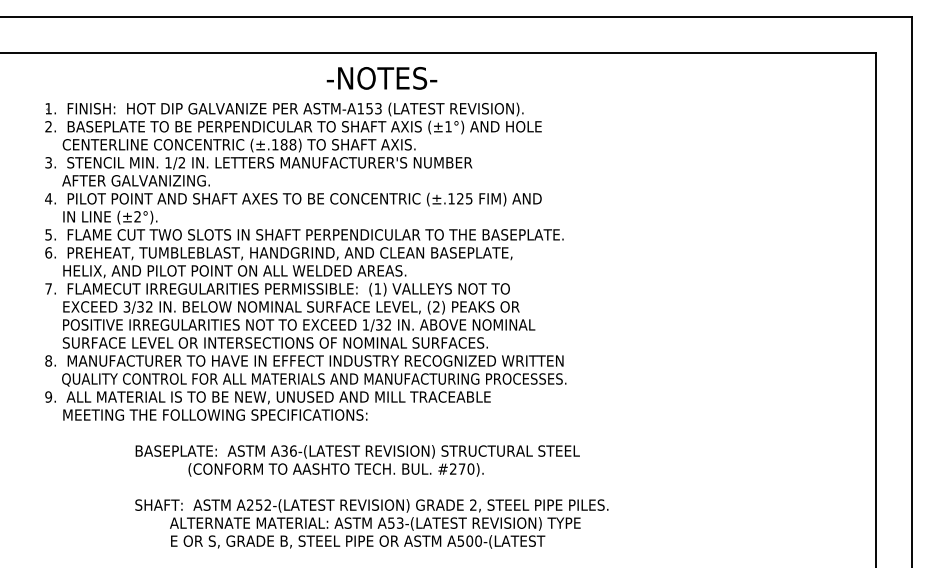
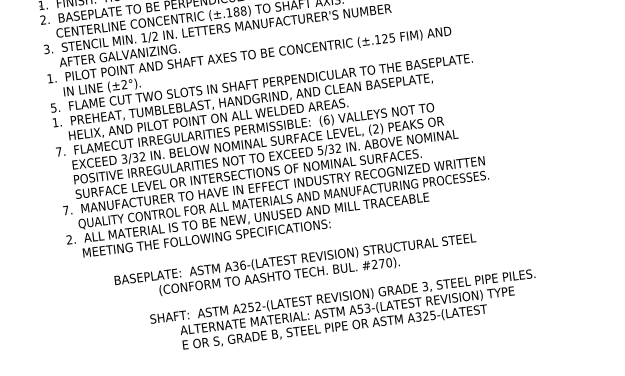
text: (48, 198) -> (50, 78), 4. -> 1.
text: (48, 252) -> (55, 122), 6. -> 1.
text: (377, 288) -> (326, 119), (1) -> (6)
text: (365, 324) -> (320, 150), 1/32 -> 5/32
text: (48, 360) -> (65, 210), 8. -> 7.
text: (48, 396) -> (69, 239), 9. -> 2.
text: (357, 460) -> (296, 266), moved
text: (473, 505) -> (425, 286), 2, -> 3,
text: (469, 540) -> (425, 315), A500-(LATEST -> A325-(LATEST

